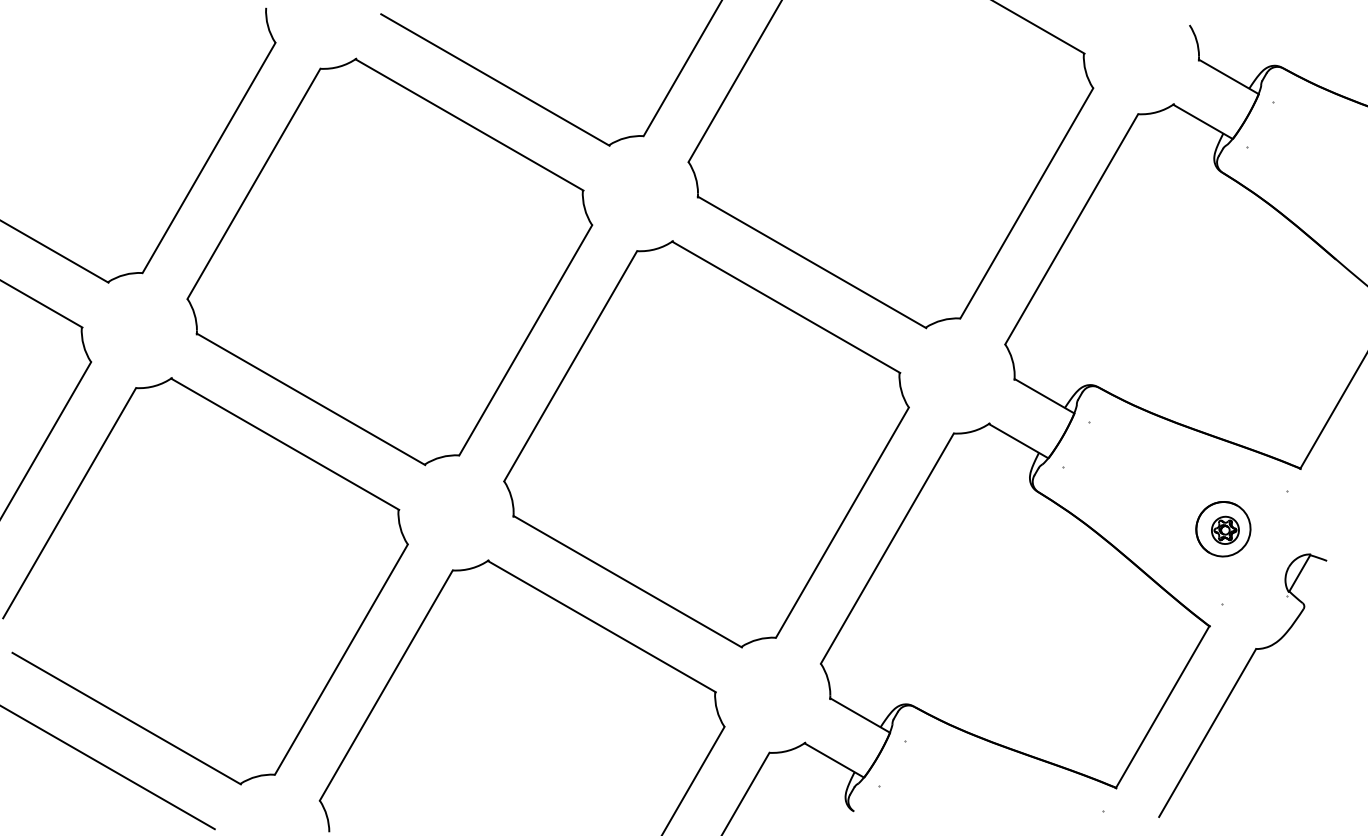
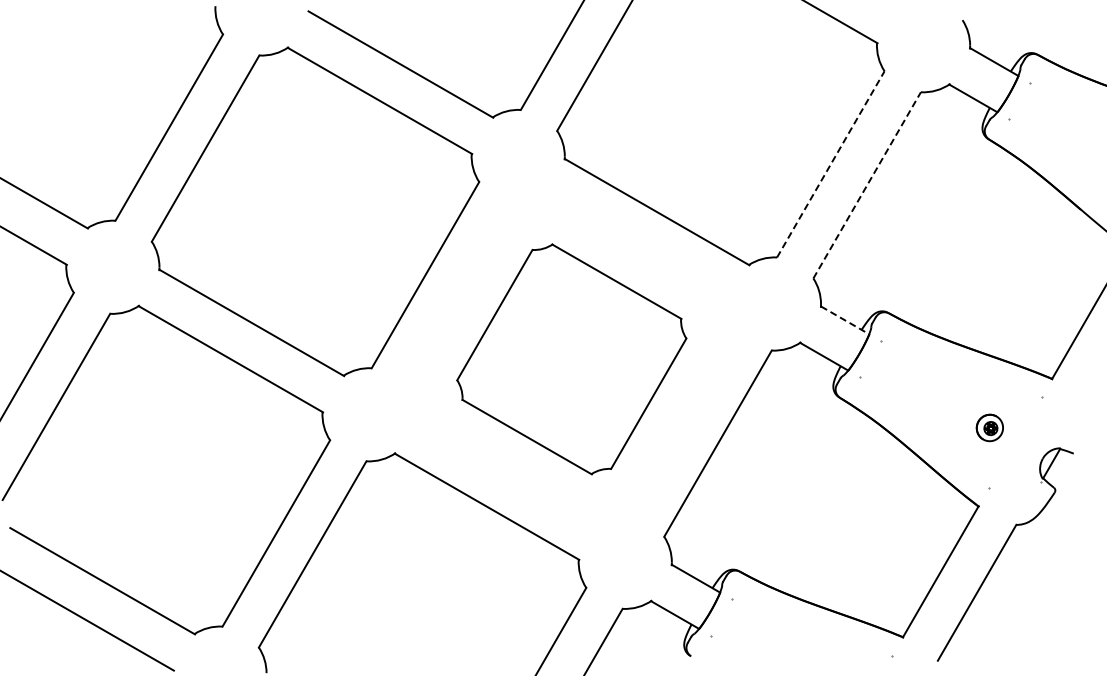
line: (1026, 203) -> (830, 164), solid -> dashed
line: (1072, 229) -> (867, 185), solid -> dashed
line: (1044, 396) -> (845, 320), solid -> dashed
part: (706, 444) -> (571, 359), size x0.7
part: (1222, 528) -> (989, 427), size x0.6

